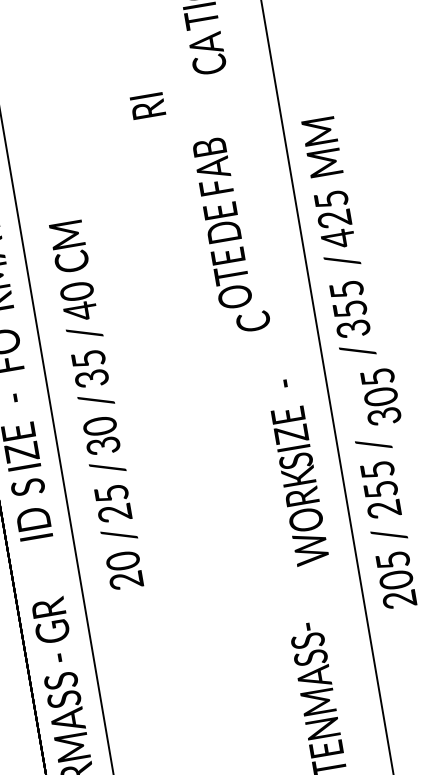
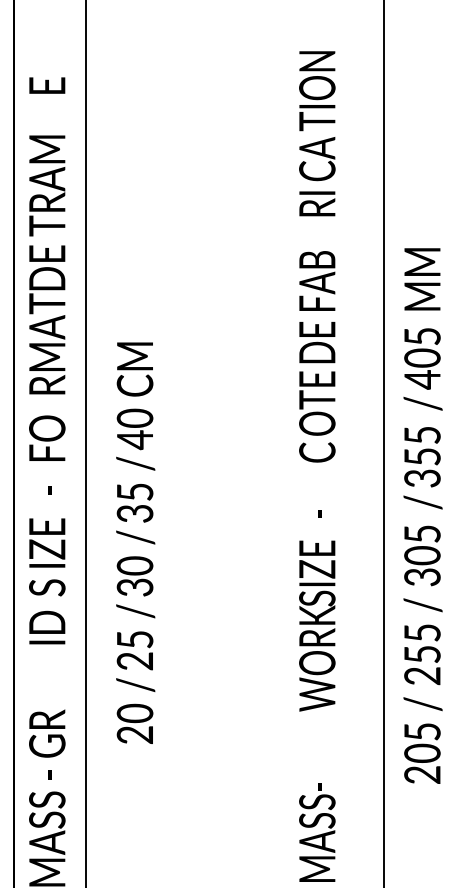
text: (148, 105) -> (317, 203), moved
text: (334, 218) -> (422, 357), 425 -> 405
text: (222, 223) -> (317, 343), moved
text: (381, 396) -> (422, 555), moved
text: (96, 404) -> (135, 542), moved
text: (298, 471) -> (317, 610), moved

